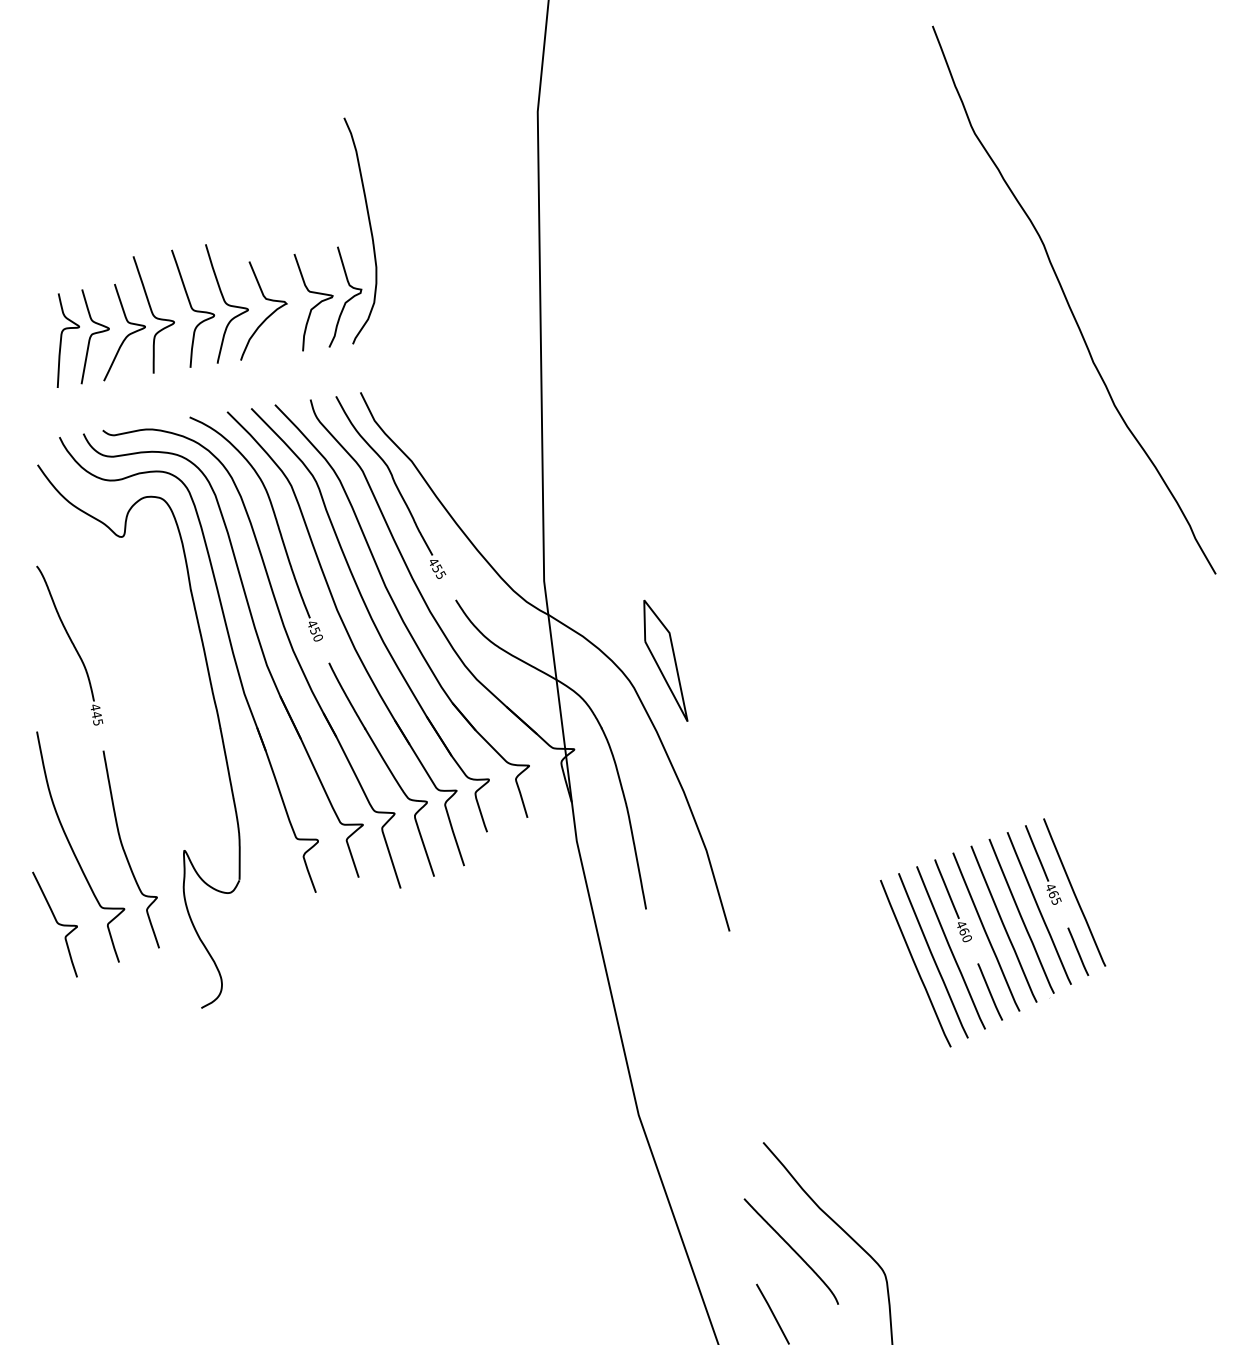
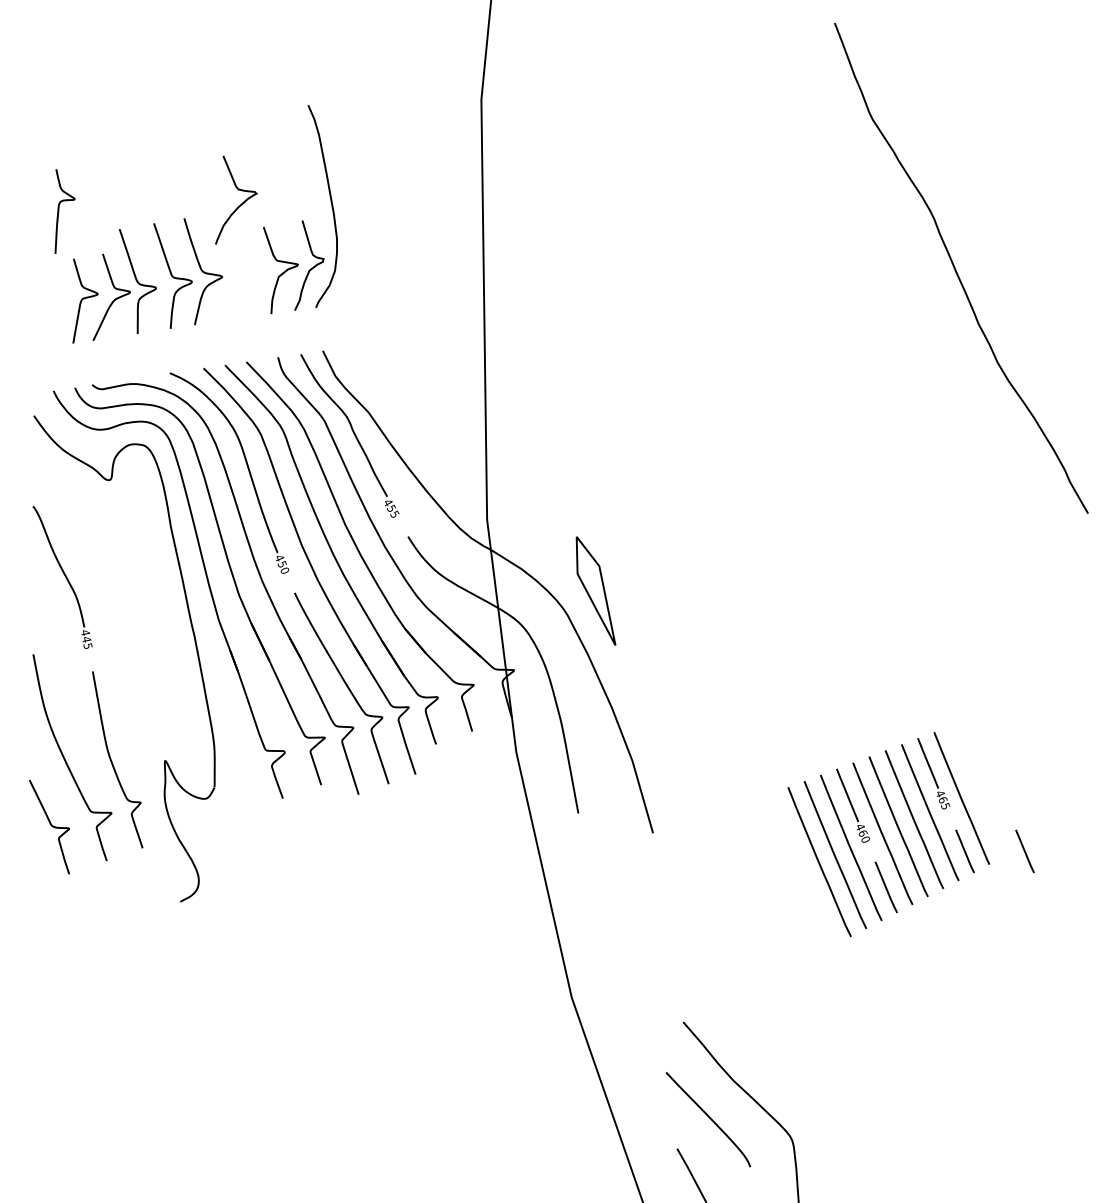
curve: (268, 315) -> (240, 204), moved
curve: (62, 337) -> (59, 208), moved
line: (1145, 951) -> (1025, 851), added

